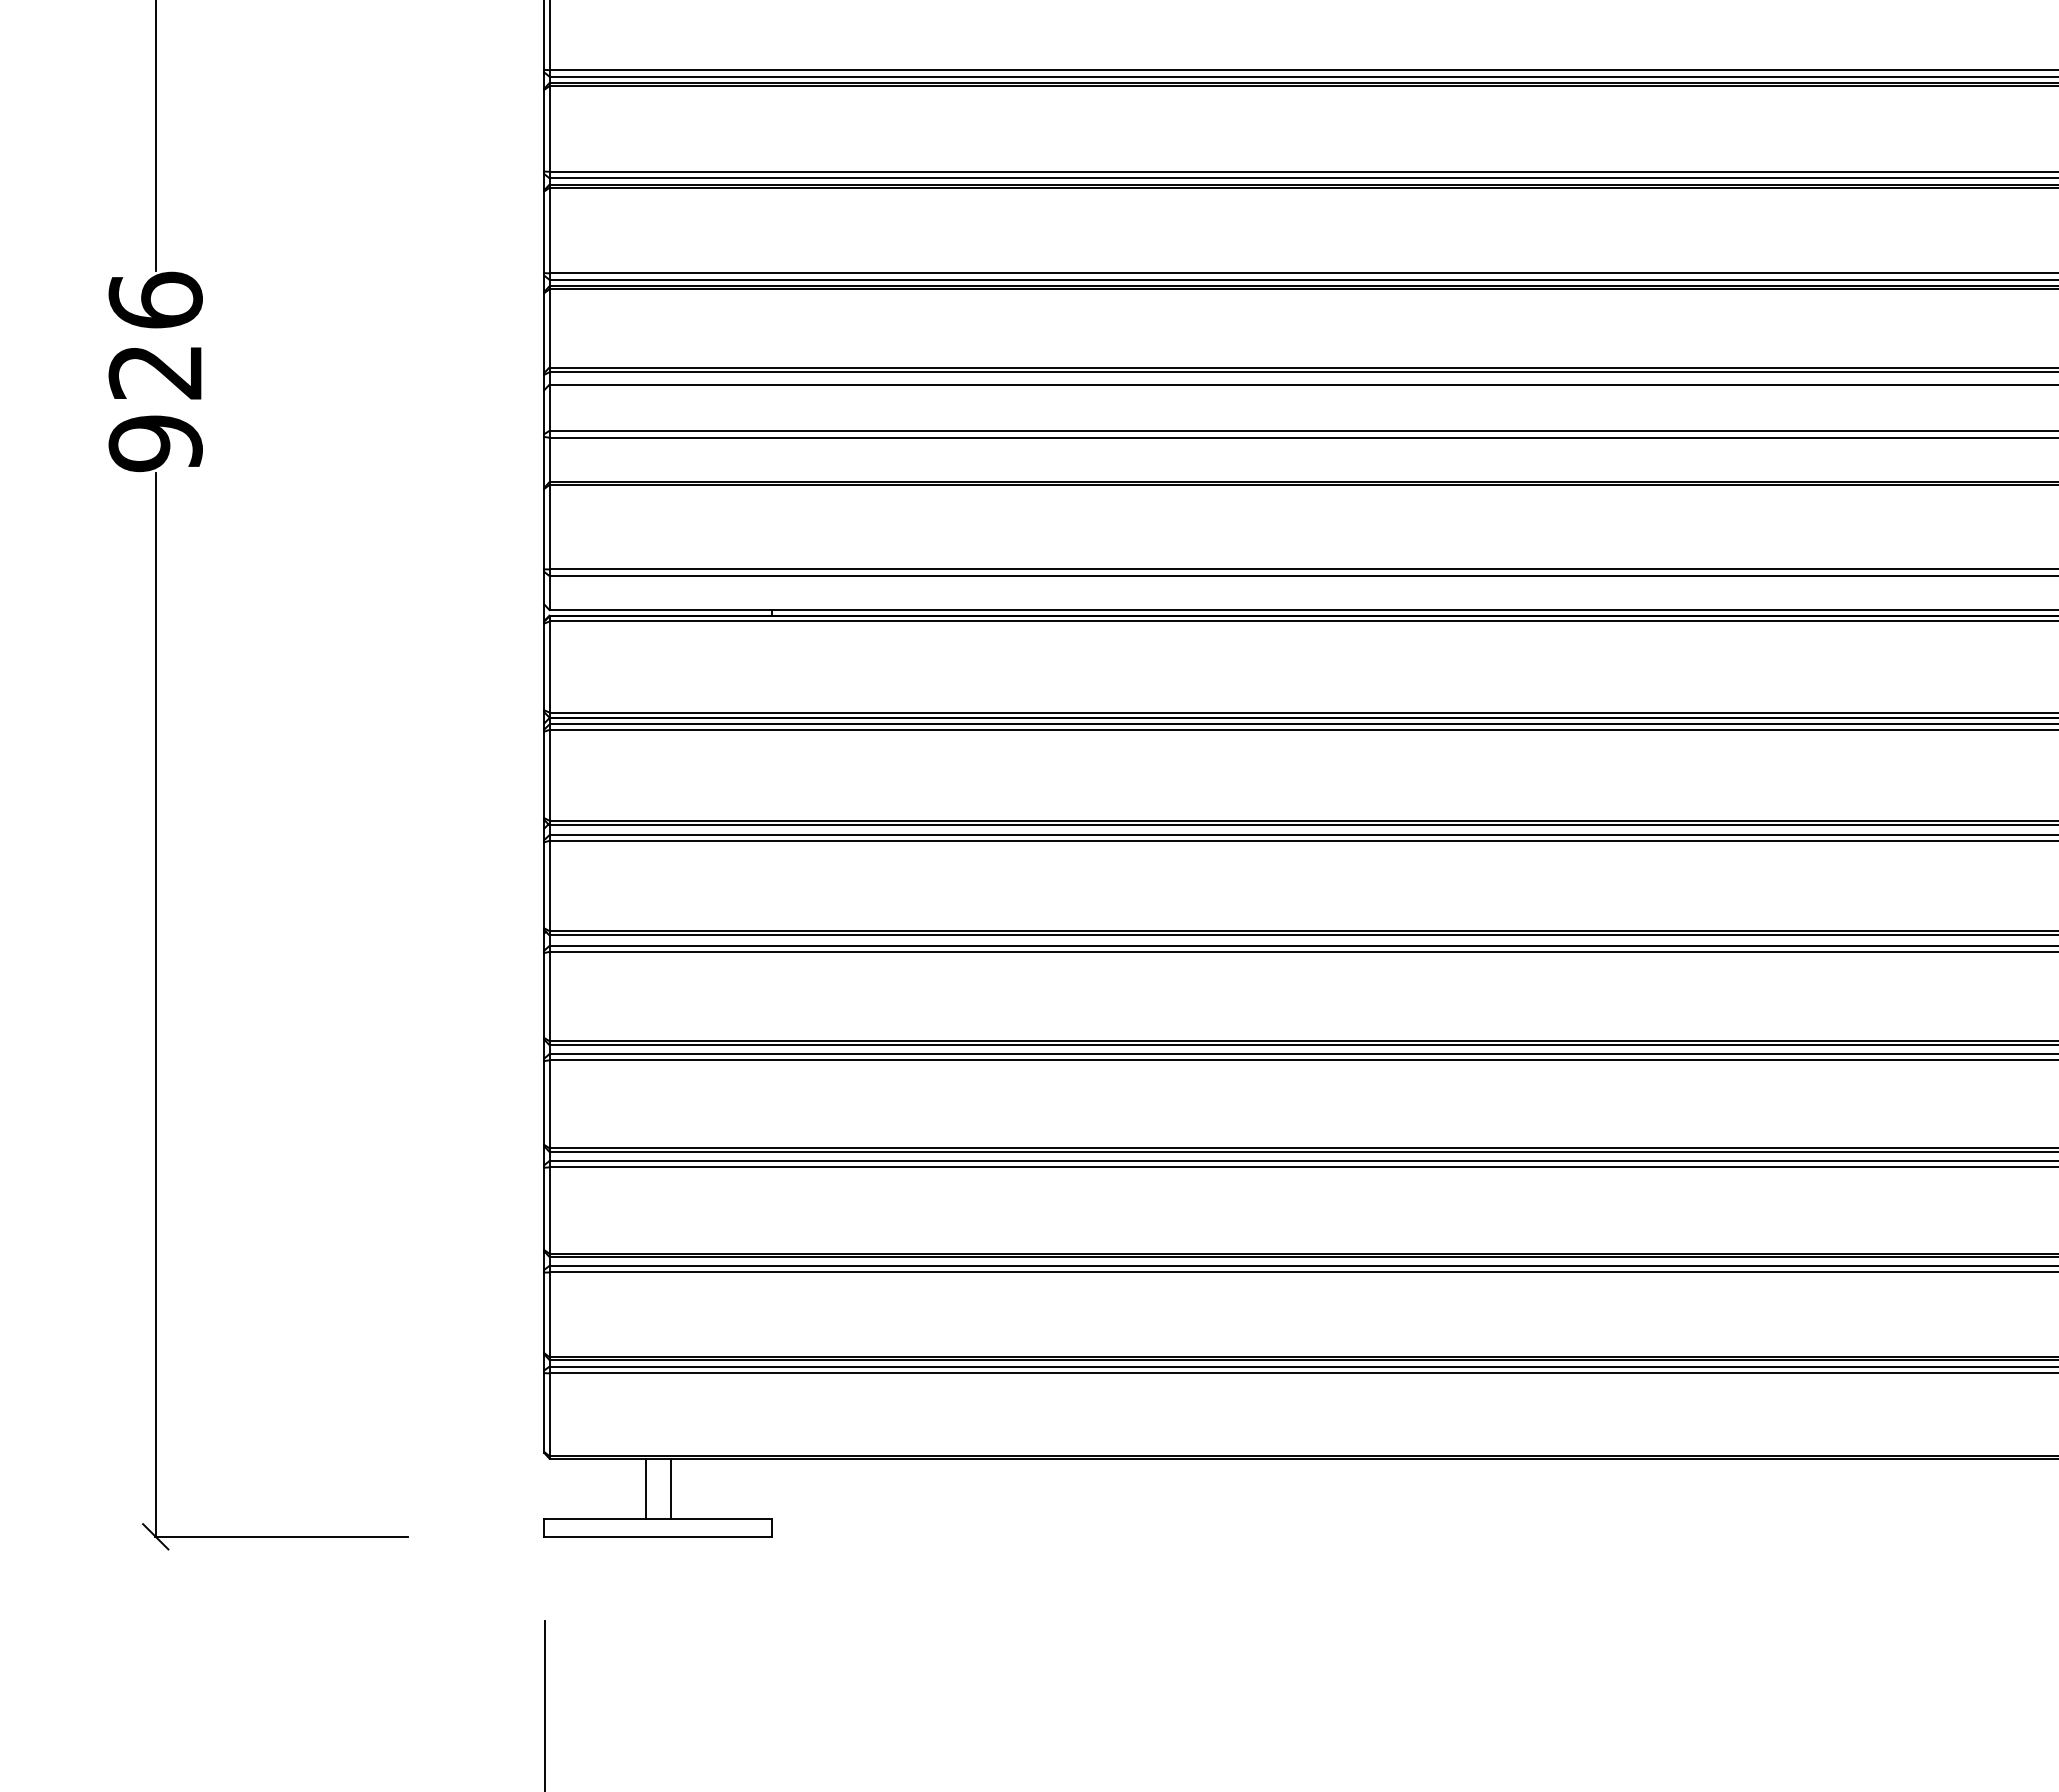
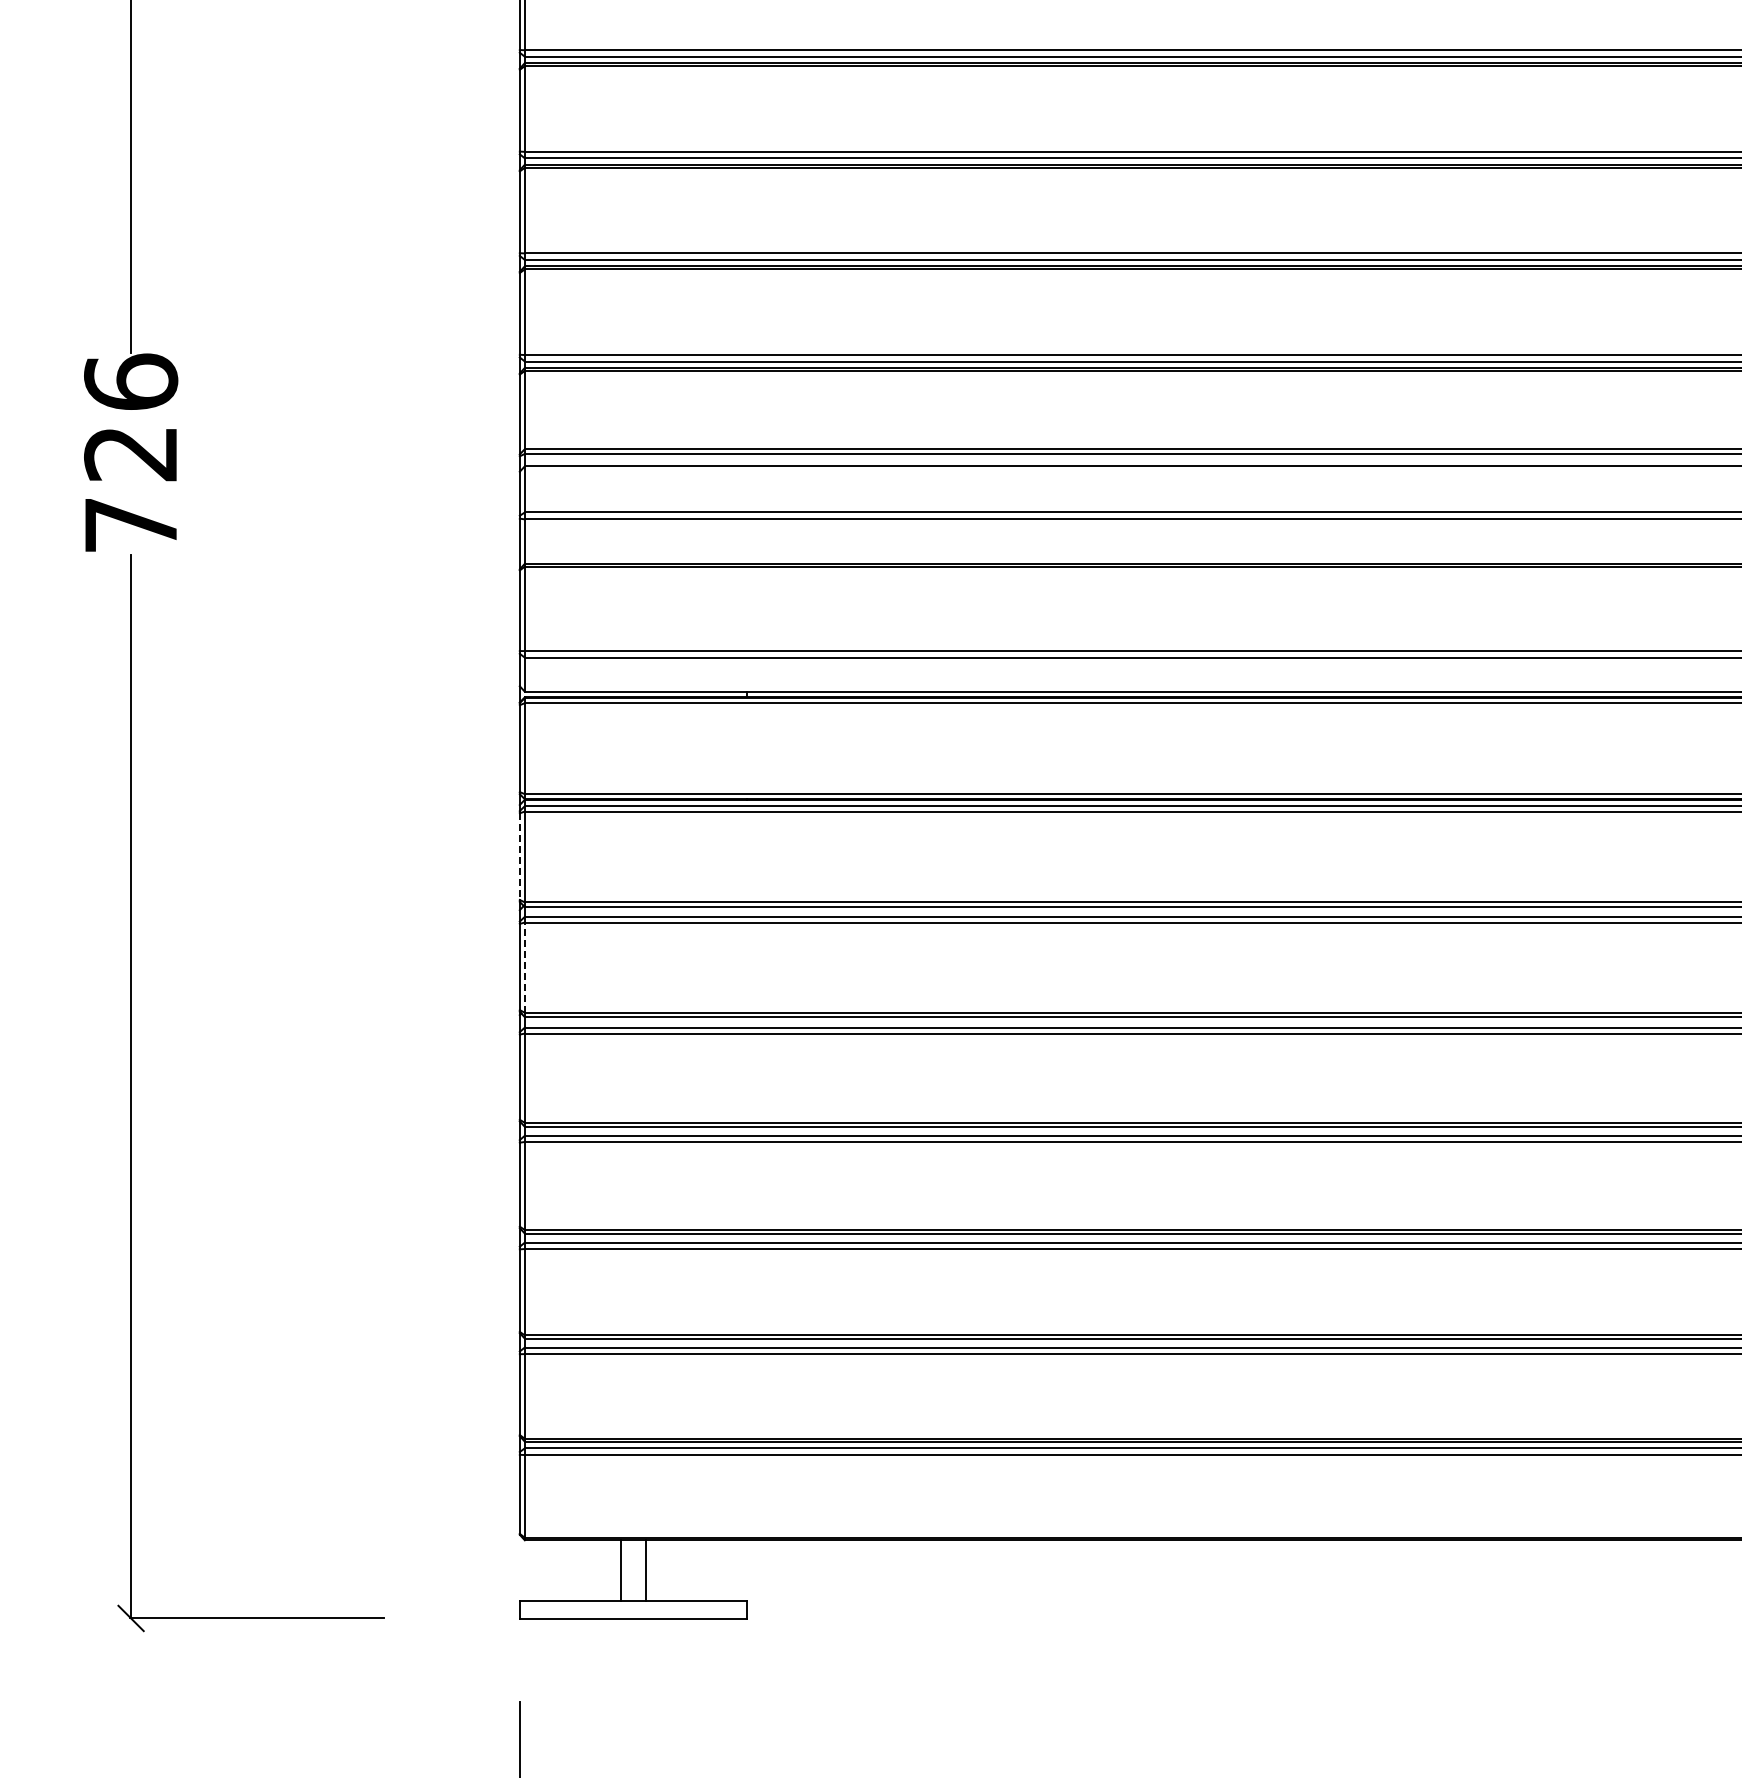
text: (155, 443) -> (130, 525), 926 -> 726
line: (544, 775) -> (519, 857), solid -> dashed
line: (549, 885) -> (524, 967), solid -> dashed

